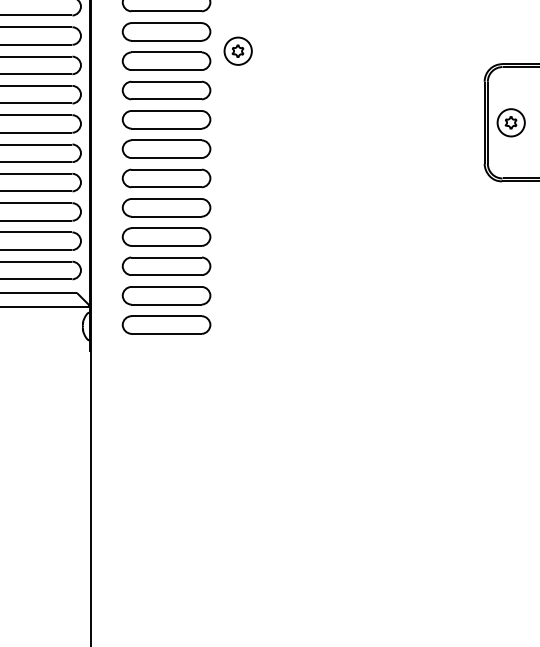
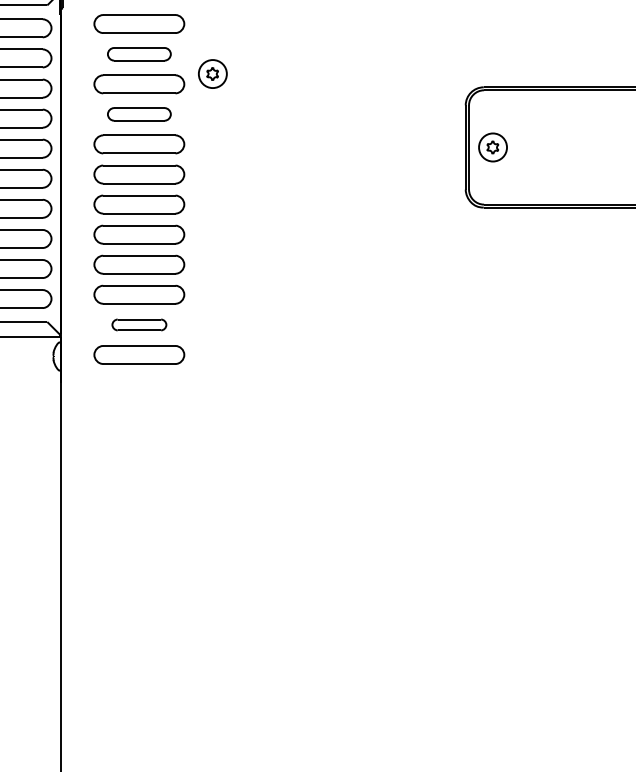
part: (166, 32) -> (139, 54), size x0.7
part: (166, 90) -> (139, 114), size x0.7
part: (166, 295) -> (139, 324), size x0.6

